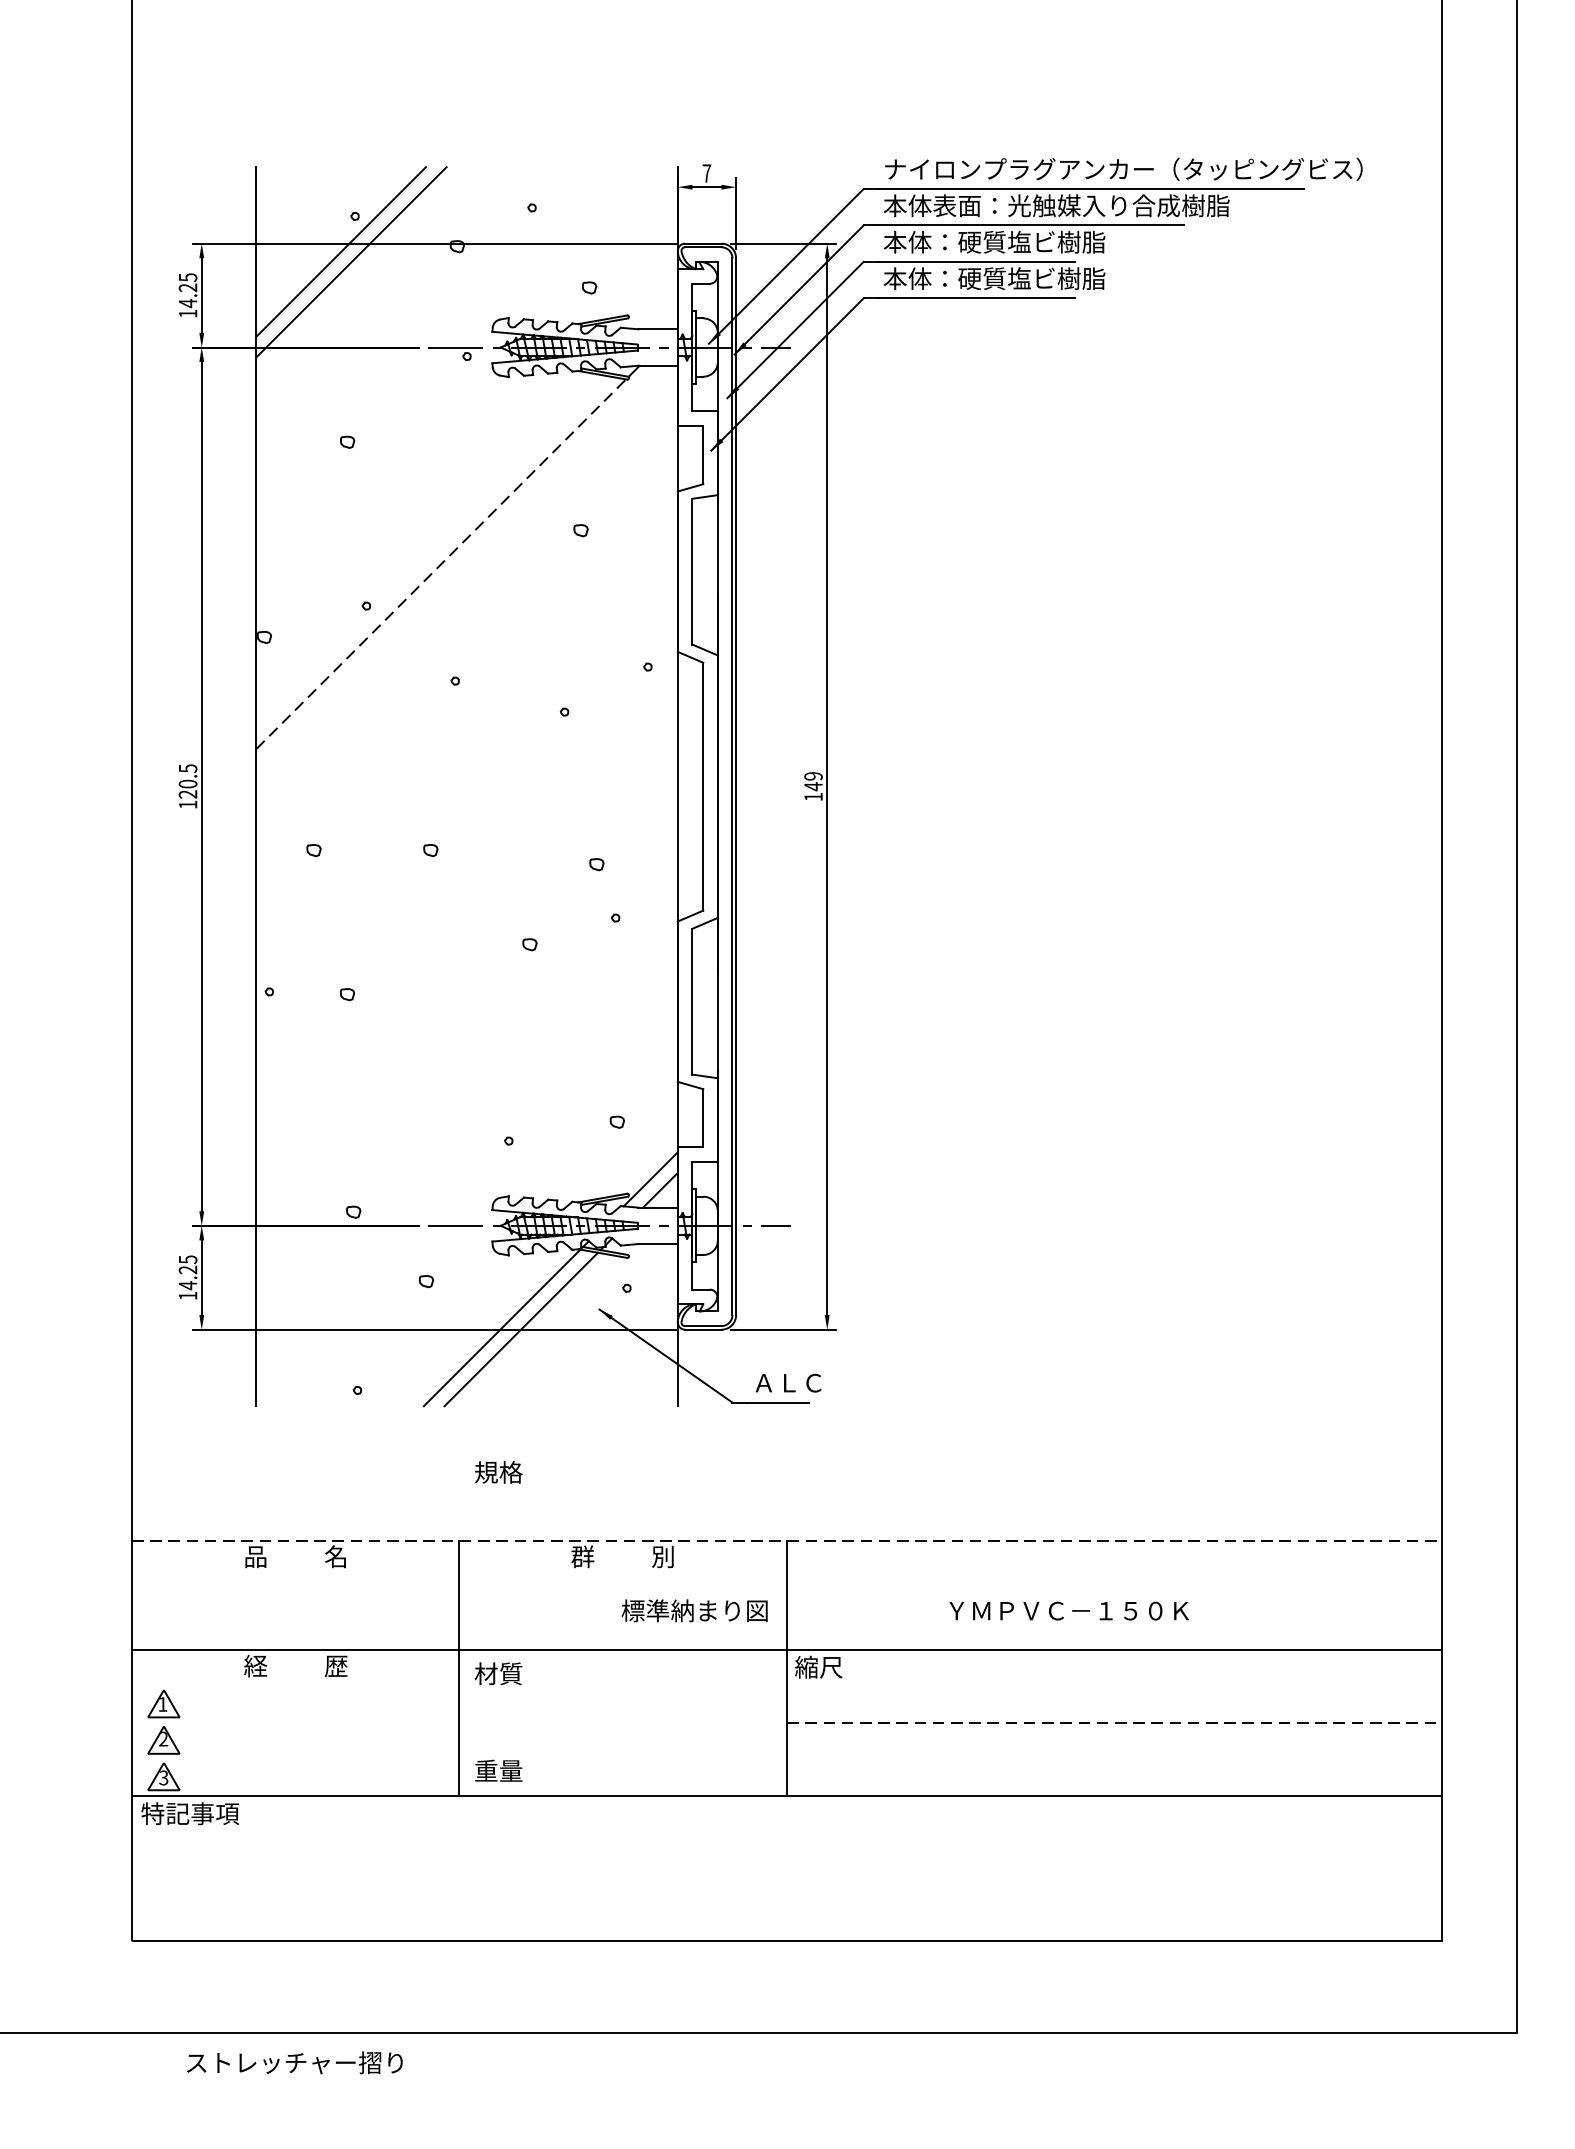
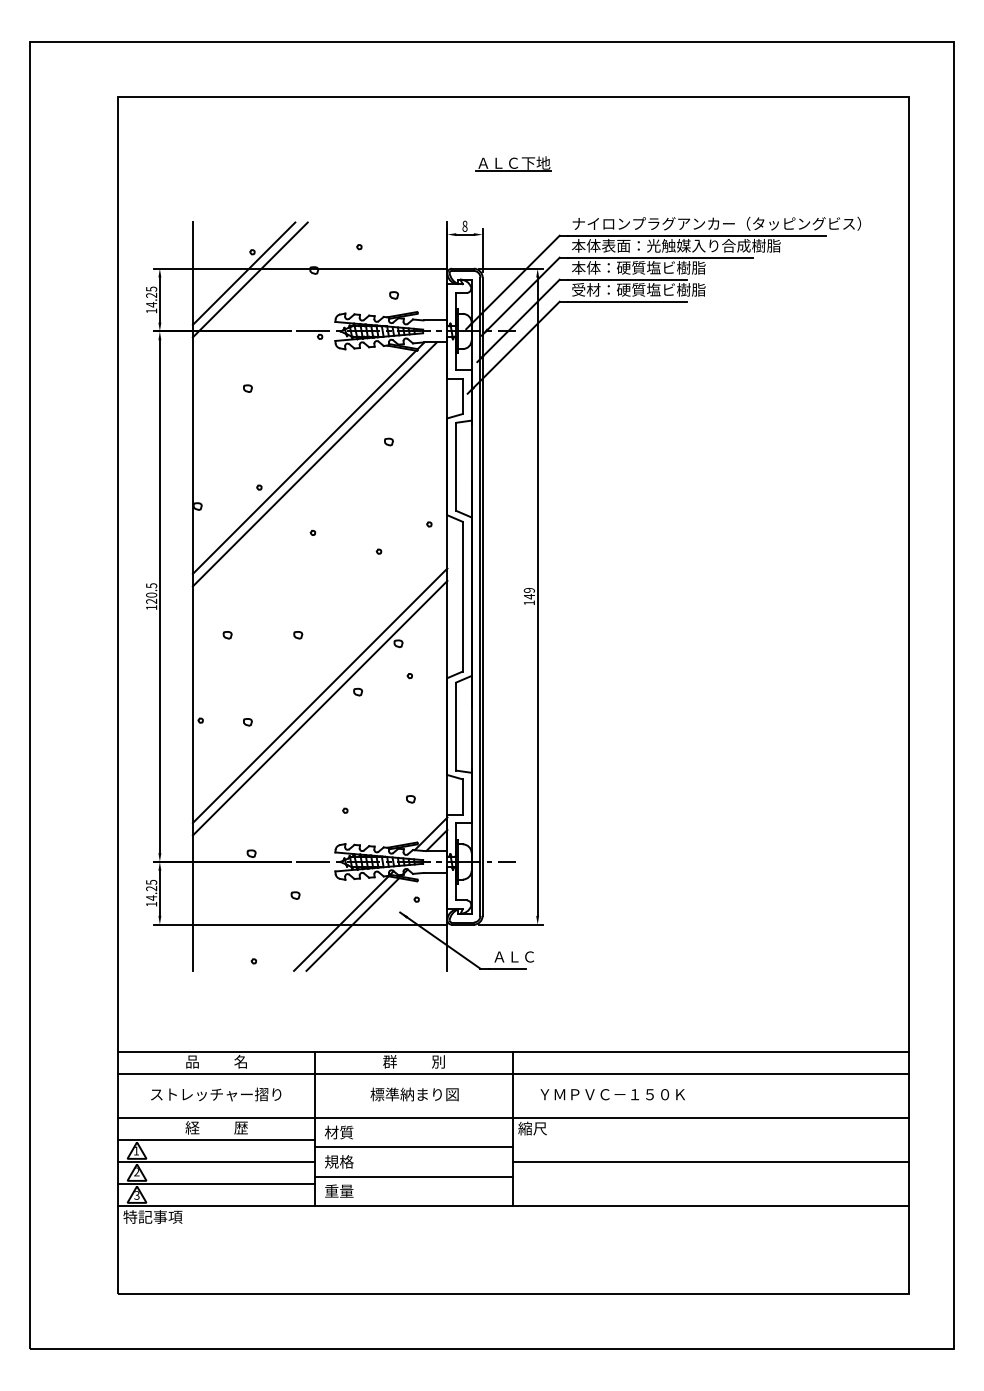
part: (787, 69) -> (513, 163), added
text: (706, 172) -> (464, 225), 7 -> 8
text: (908, 278) -> (586, 289), 本体：硬質塩ビ樹脂 -> 受材：硬質塩ビ樹脂
line: (441, 564) -> (304, 462), dashed -> solid
line: (457, 567) -> (314, 464), added
line: (466, 950) -> (319, 695), added
line: (466, 970) -> (319, 707), added
text: (499, 1471) -> (339, 1161), moved
line: (787, 1541) -> (513, 1052), dashed -> solid
line: (787, 1577) -> (513, 1074), added
text: (694, 1610) -> (414, 1094), moved
text: (1068, 1610) -> (612, 1094), moved
line: (295, 1686) -> (216, 1140), added
line: (623, 1698) -> (414, 1147), added
line: (295, 1723) -> (216, 1162), added
line: (1115, 1723) -> (711, 1162), dashed -> solid
line: (623, 1746) -> (414, 1176), added
line: (295, 1759) -> (216, 1184), added
text: (295, 2062) -> (216, 1094), moved

